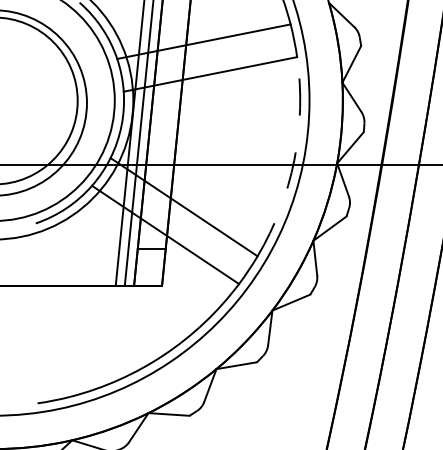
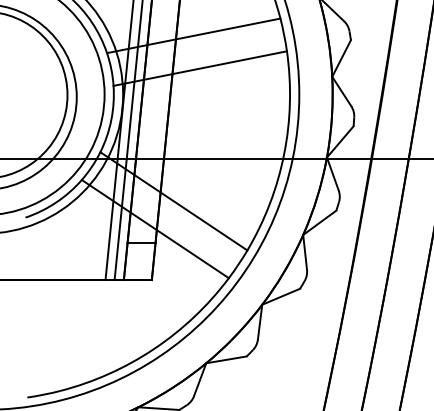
arc: (294, 160) -> (284, 154), dashed -> solid

